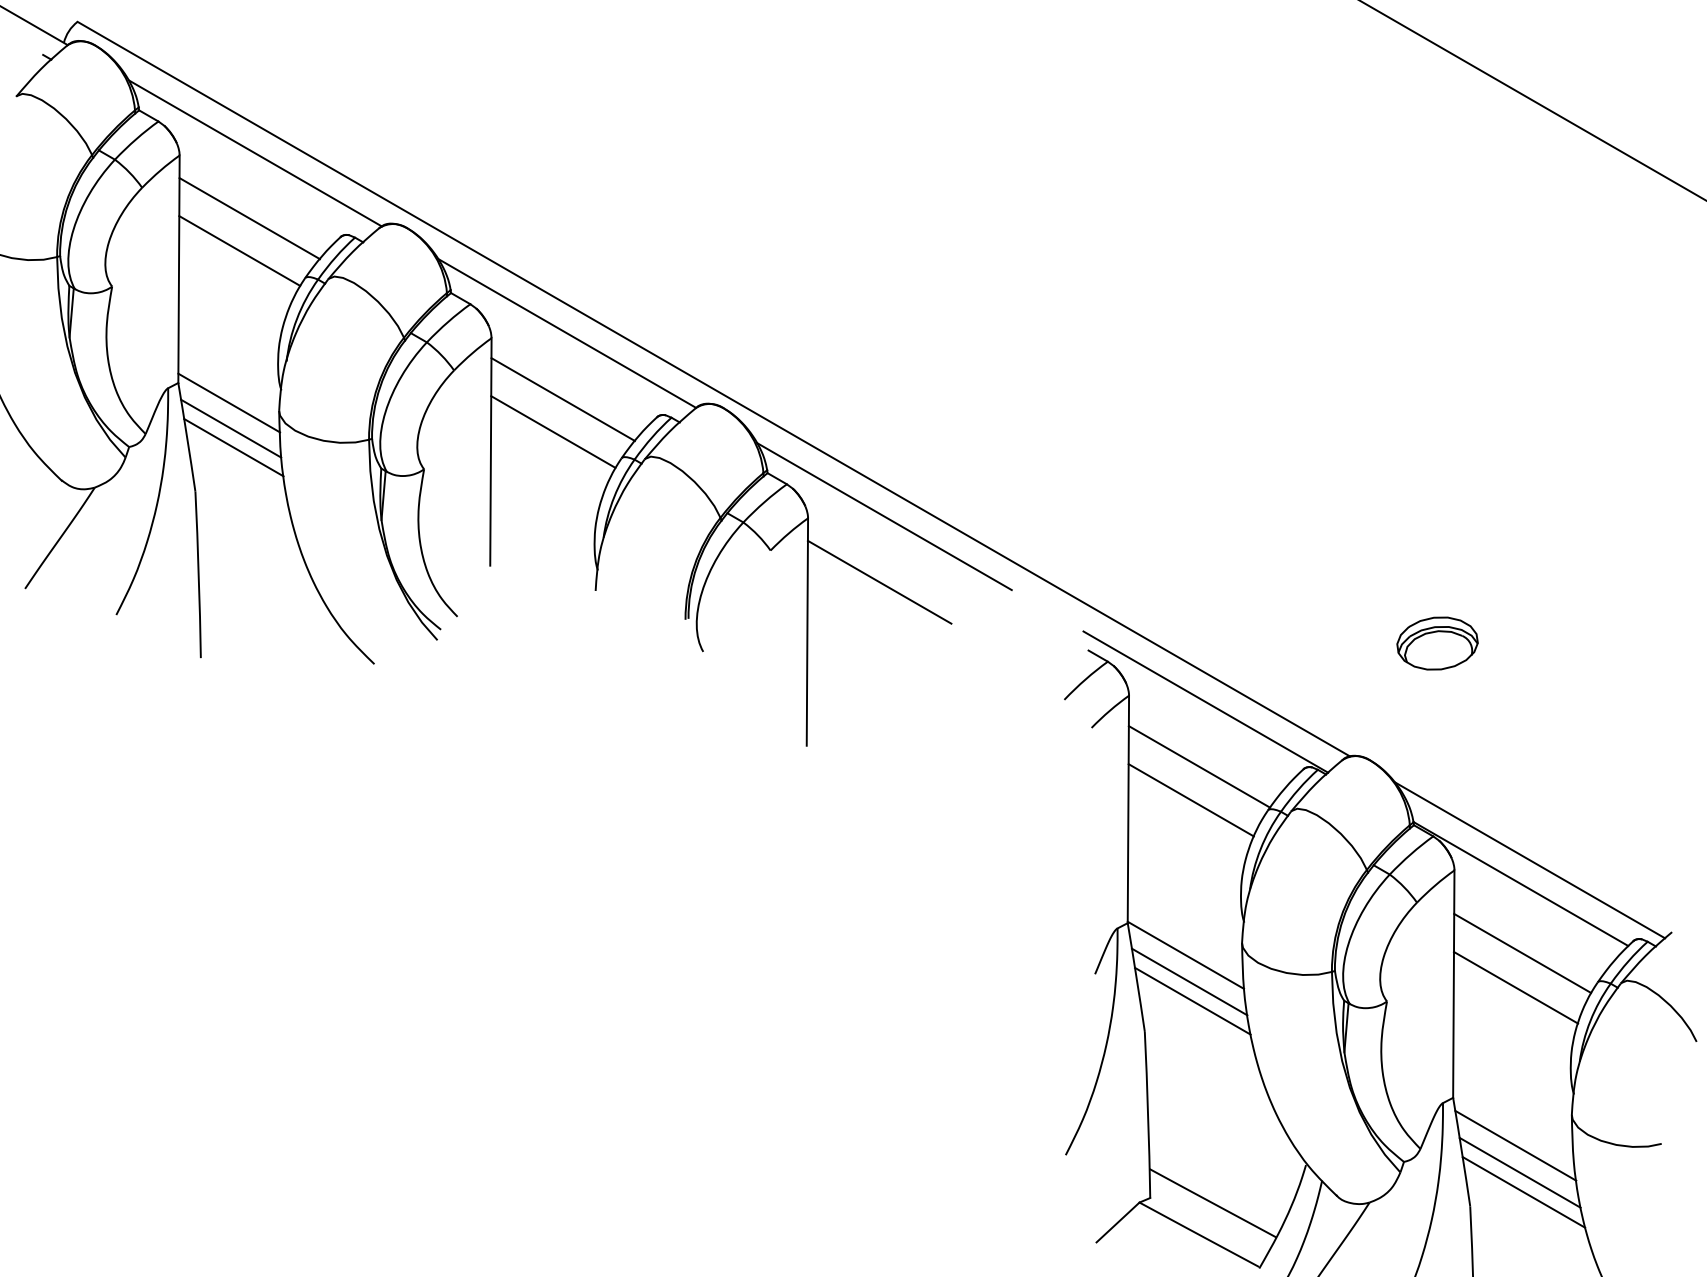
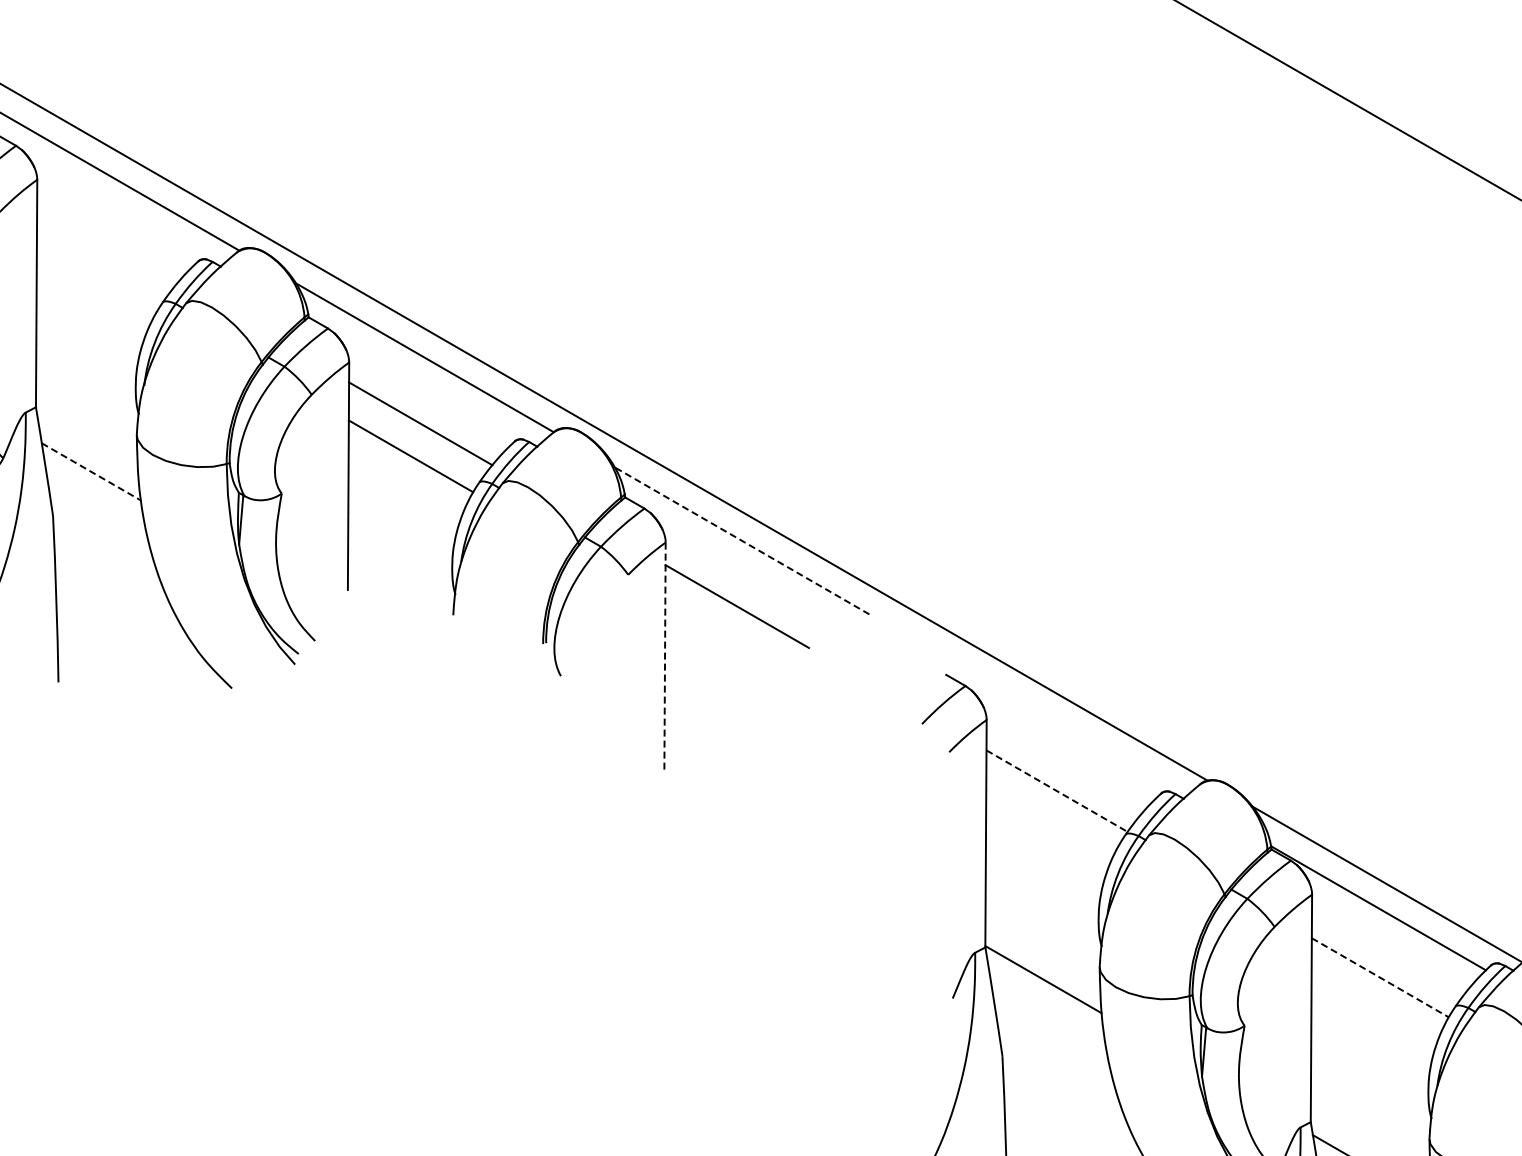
line: (249, 218) -> (107, 242), removed
line: (239, 250) -> (97, 274), removed
line: (229, 402) -> (87, 426), removed
line: (231, 428) -> (89, 452), removed
line: (234, 447) -> (92, 471), solid -> dashed
line: (884, 516) -> (742, 540), solid -> dashed
line: (807, 632) -> (665, 656), solid -> dashed
part: (1437, 643) -> (1295, 667), removed
line: (1205, 701) -> (1063, 725), removed
line: (1199, 767) -> (1057, 791), solid -> dashed
line: (1190, 800) -> (1048, 824), removed
line: (1523, 953) -> (1381, 977), solid -> dashed
line: (1189, 981) -> (1047, 1005), removed
line: (1515, 987) -> (1373, 1011), removed
line: (1192, 1000) -> (1050, 1024), removed

